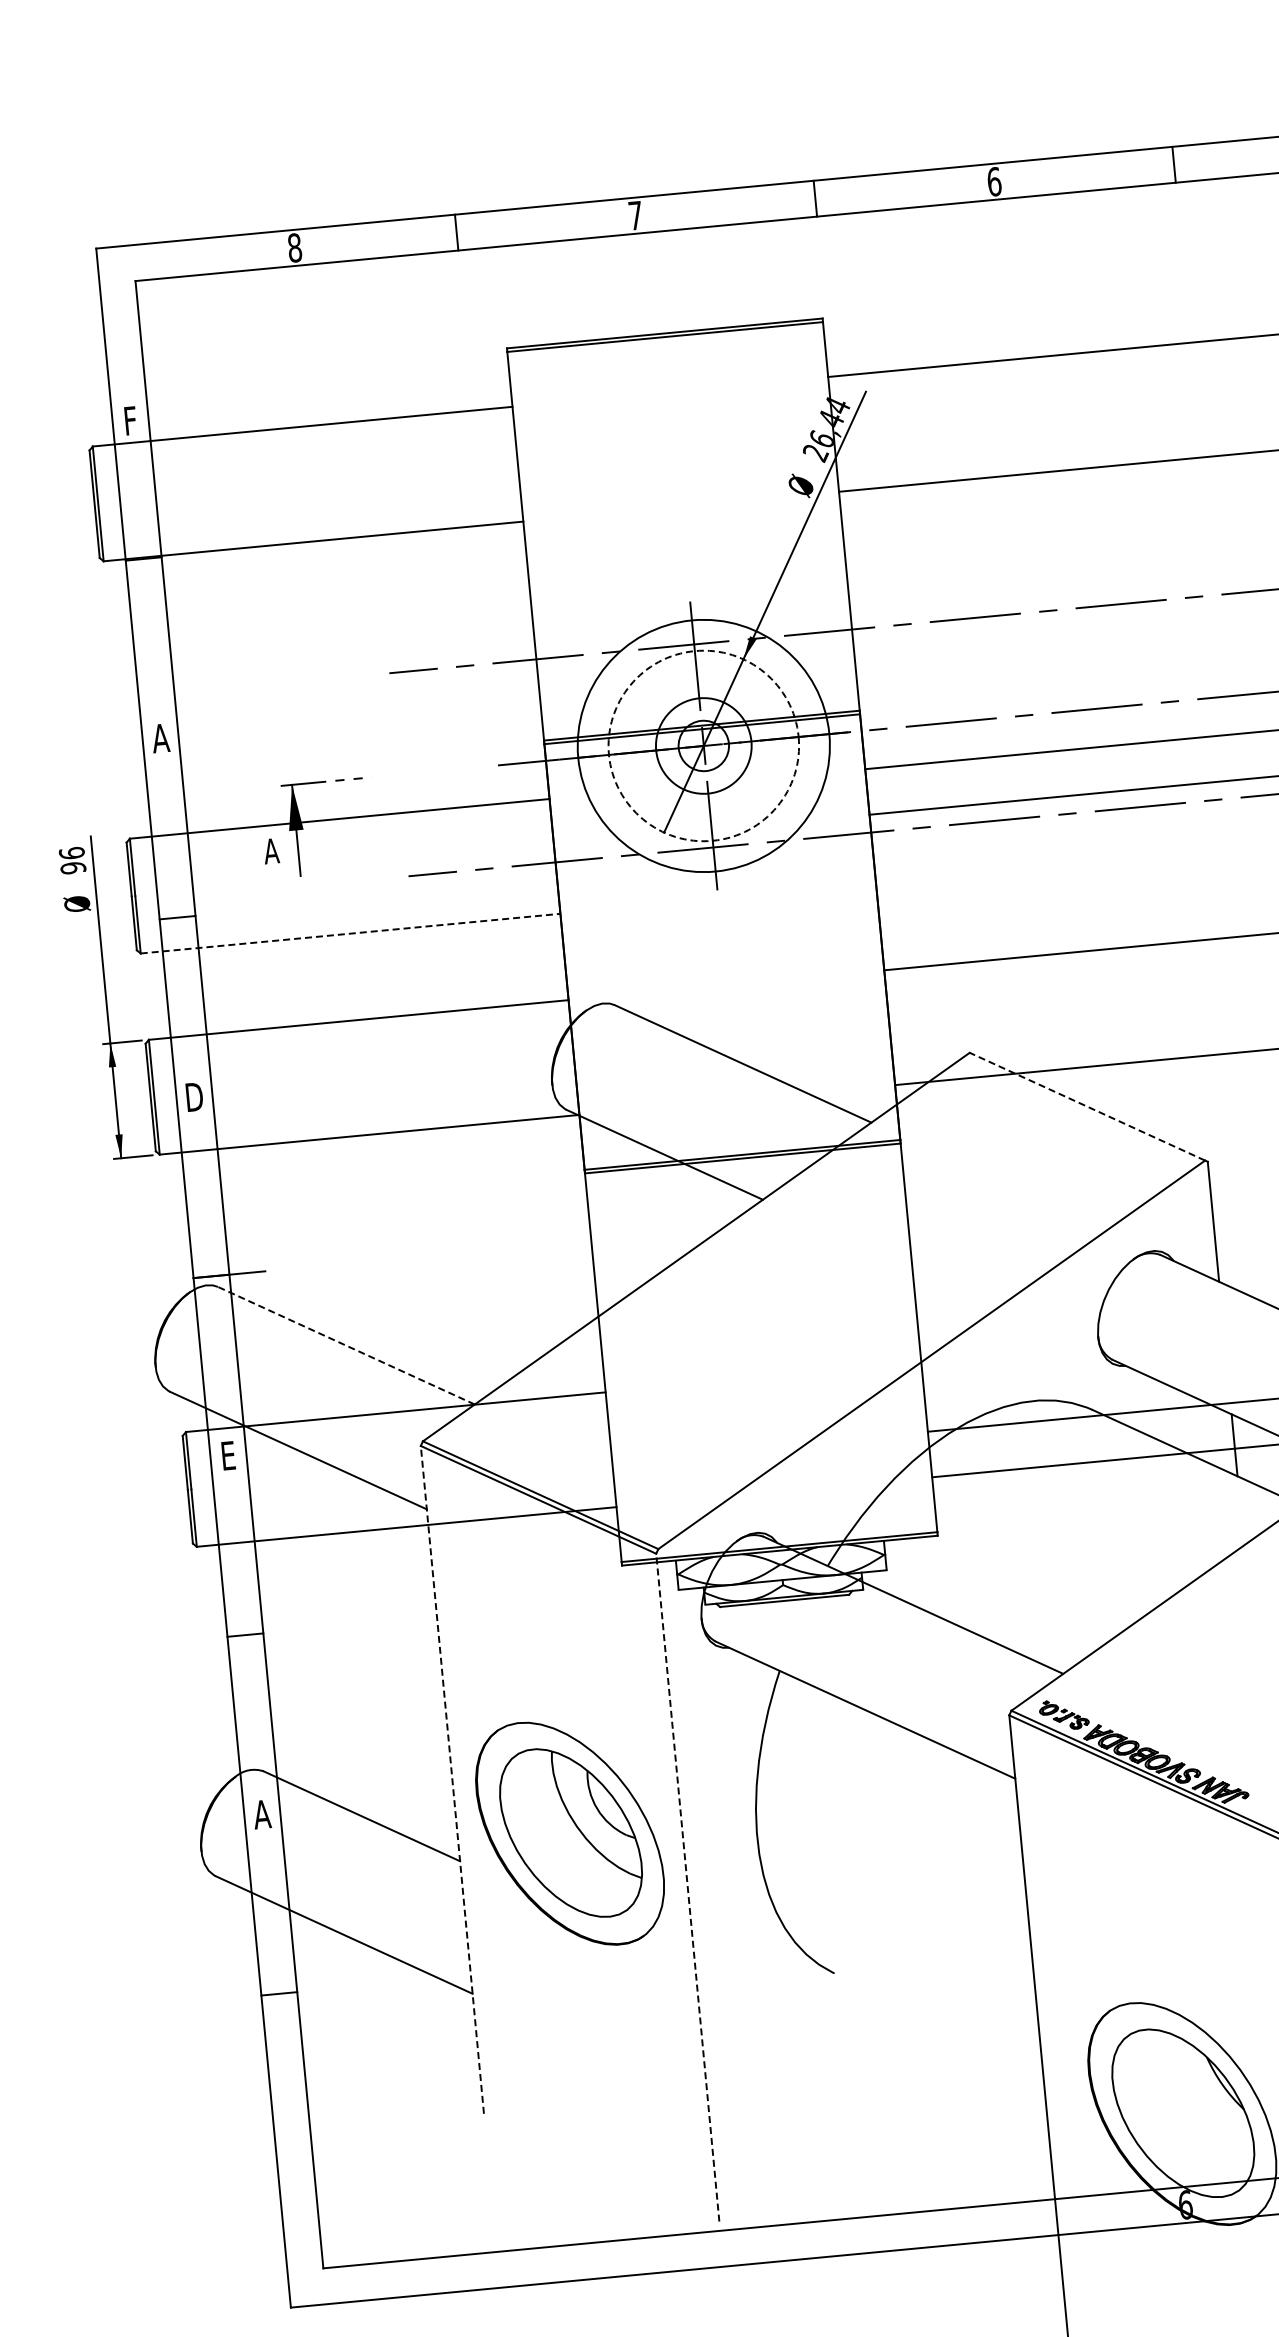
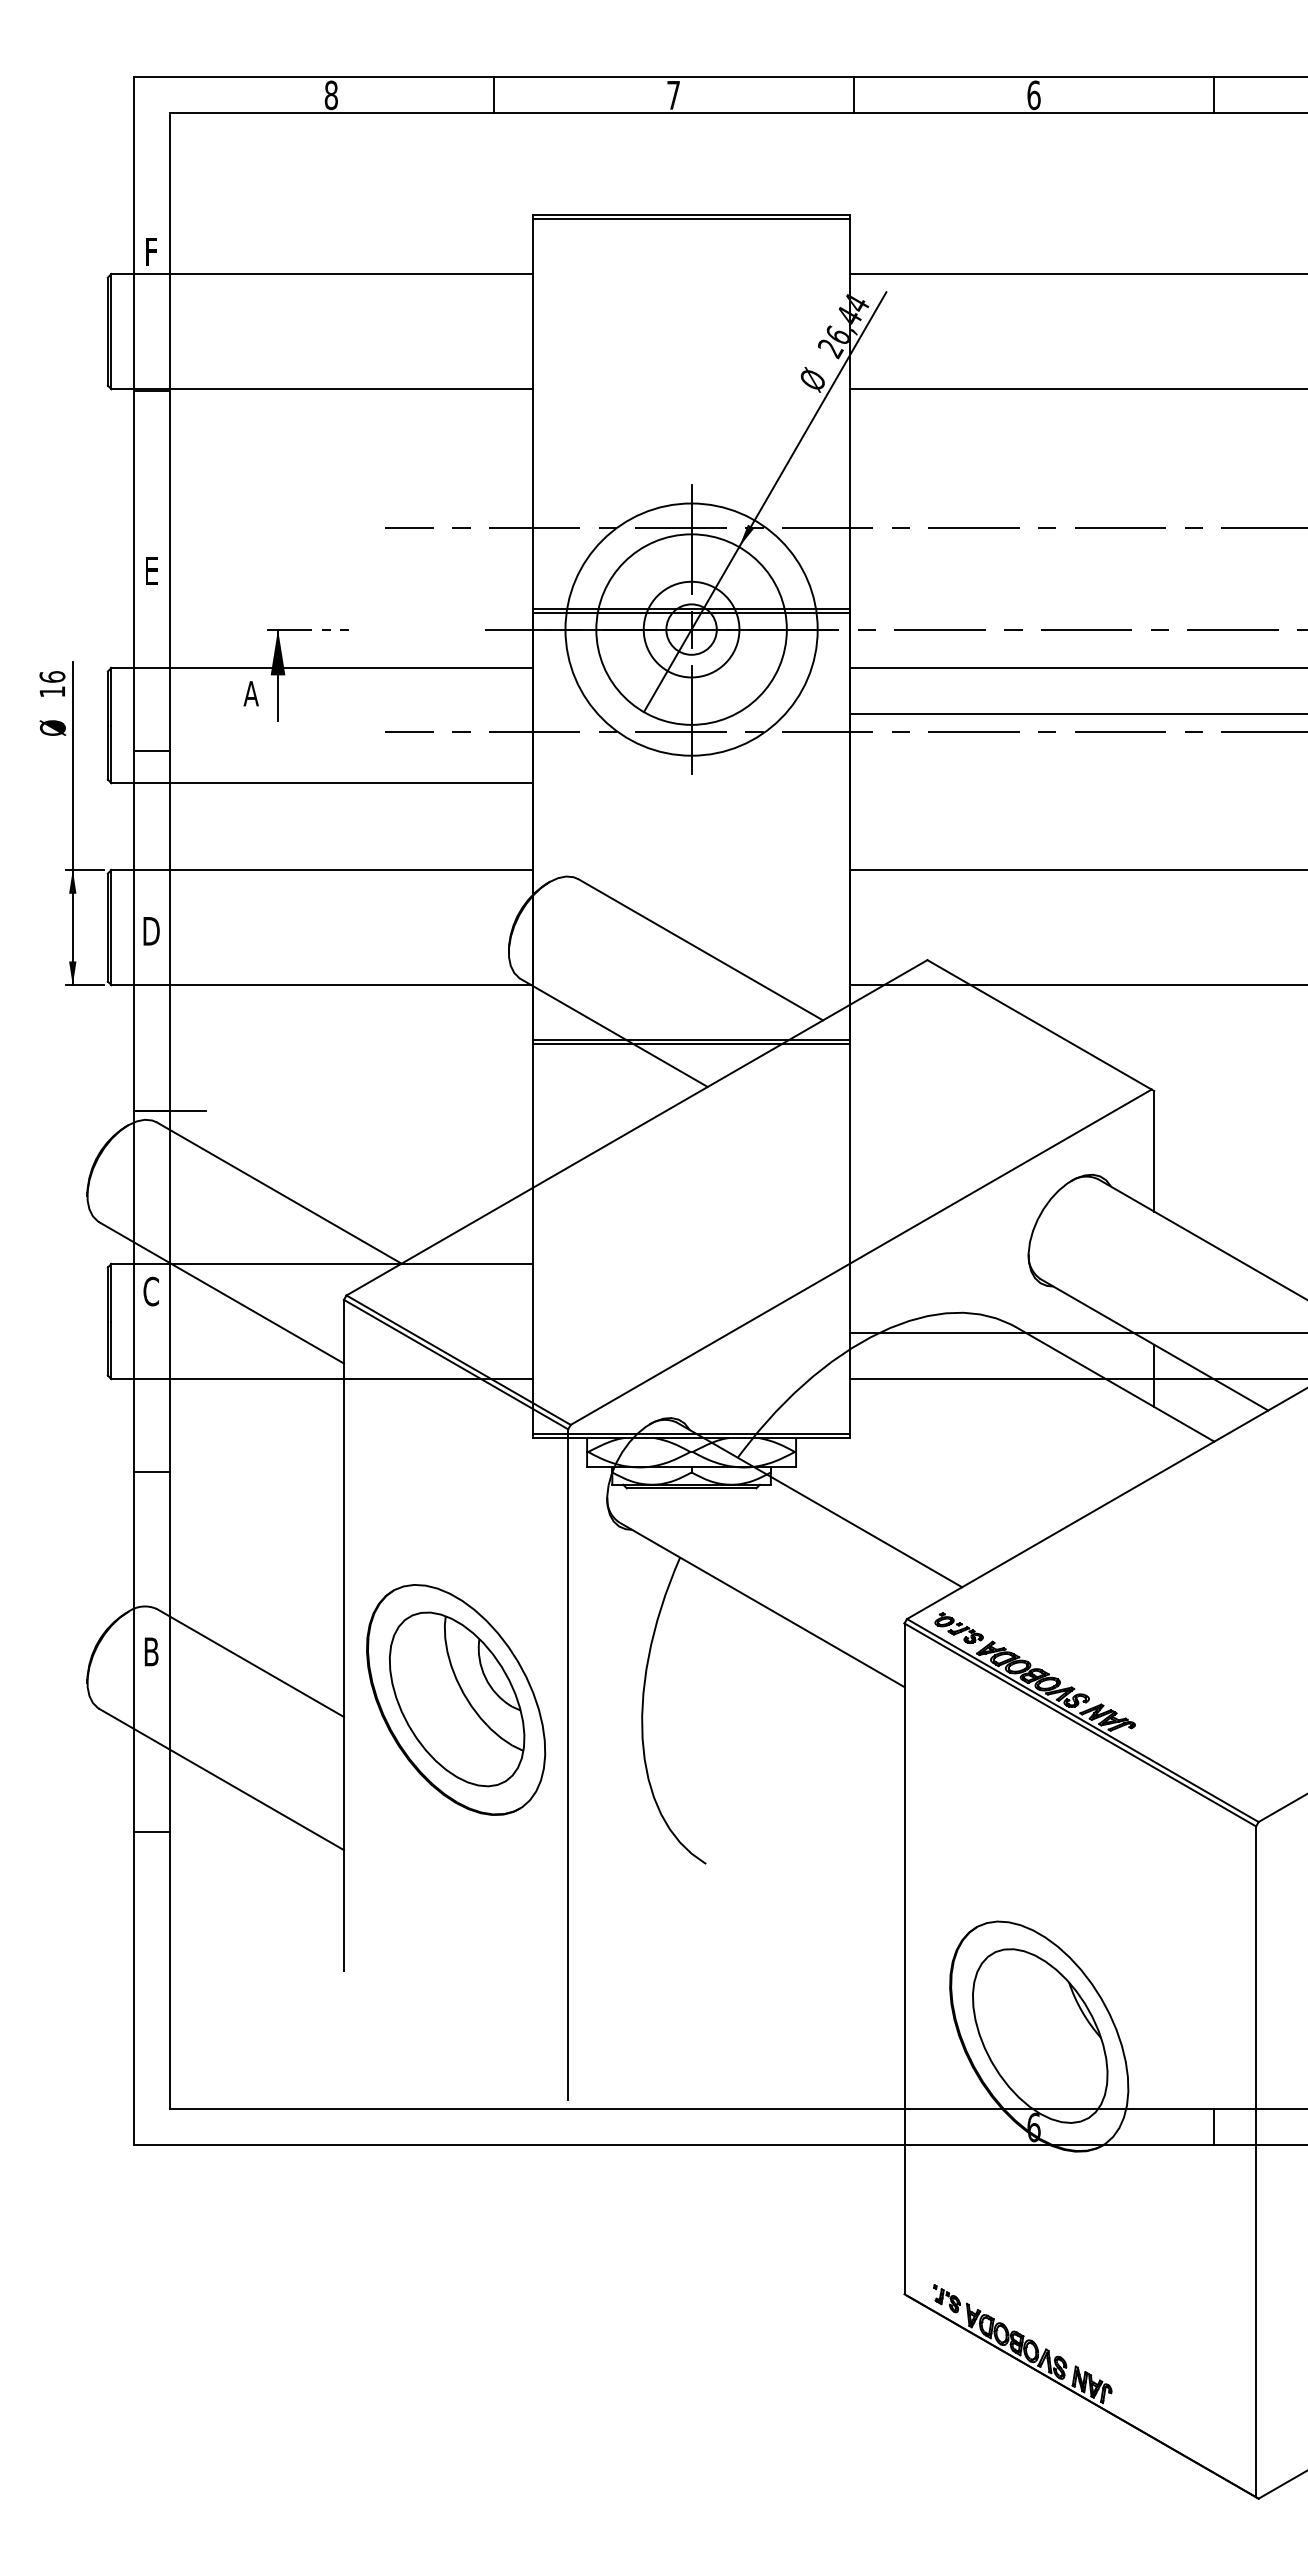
text: (160, 737) -> (151, 570), A -> E
circle: (703, 745) -> (691, 629), dashed -> solid
text: (73, 867) -> (52, 691), 96 -> 16
line: (350, 933) -> (322, 783), dashed -> solid
line: (1087, 1106) -> (1039, 1024), dashed -> solid
line: (345, 1345) -> (278, 1192), dashed -> solid
text: (227, 1455) -> (150, 1291), E -> C
line: (452, 1779) -> (344, 1634), dashed -> solid
text: (261, 1814) -> (150, 1651), A -> B
line: (688, 1887) -> (568, 1764), dashed -> solid

